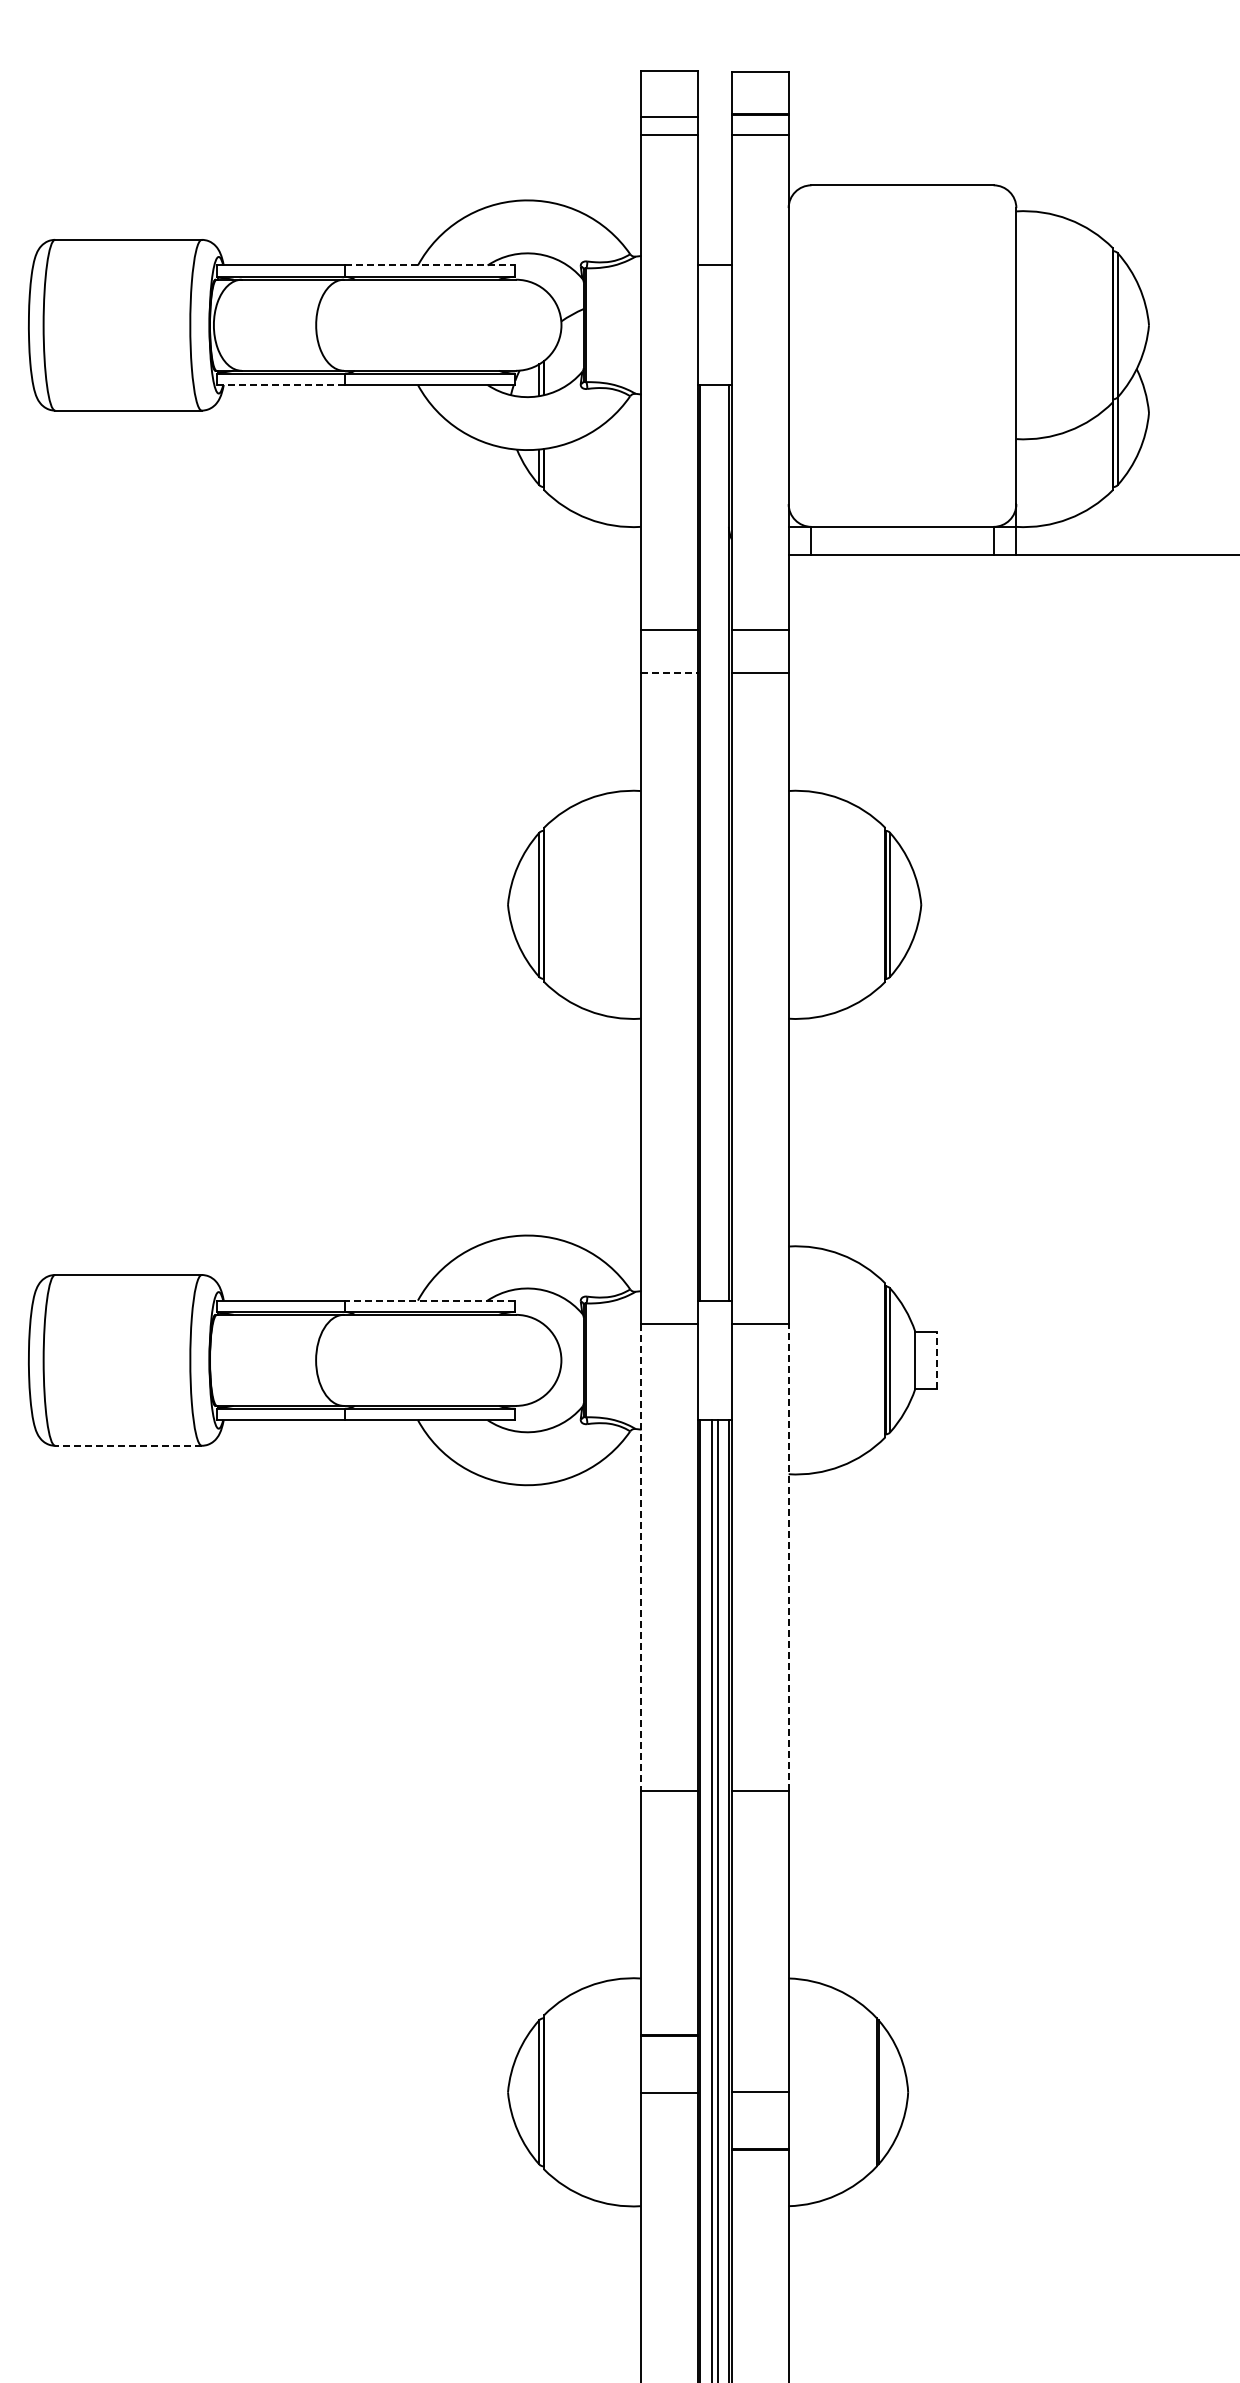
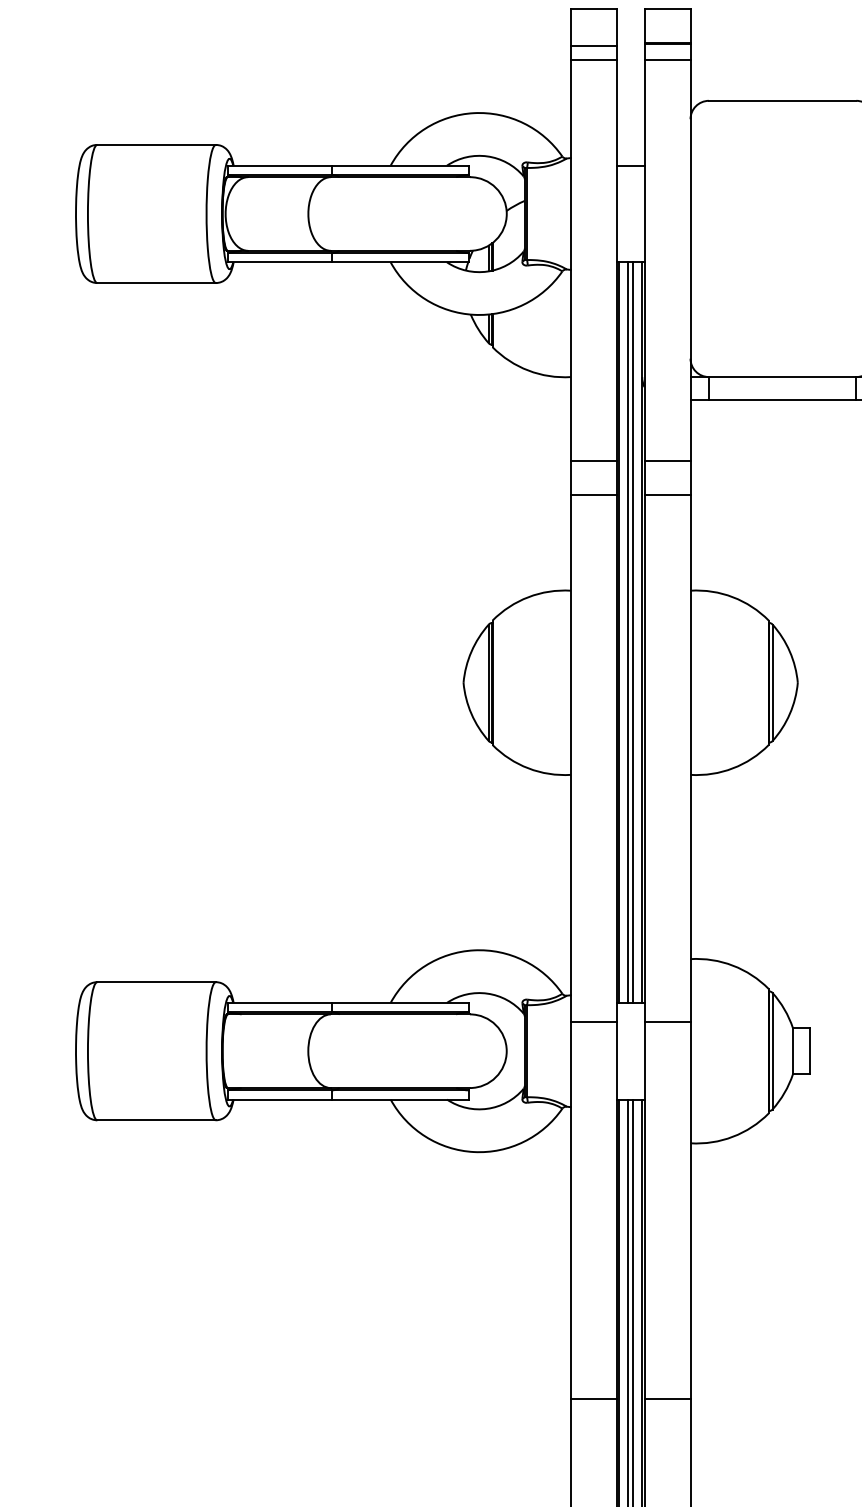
line: (430, 265) -> (400, 165), dashed -> solid
line: (280, 385) -> (279, 262), dashed -> solid
line: (669, 673) -> (594, 495), dashed -> solid
line: (711, 842) -> (628, 632), added
line: (717, 842) -> (632, 632), added
line: (429, 1300) -> (400, 1002), dashed -> solid
line: (936, 1359) -> (810, 1050), dashed -> solid
line: (128, 1445) -> (156, 1120), dashed -> solid
line: (788, 1556) -> (690, 1209), dashed -> solid
line: (640, 1557) -> (570, 1210), dashed -> solid

